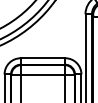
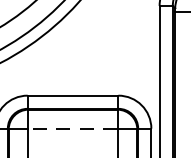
line: (43, 74) -> (74, 128), solid -> dashed

